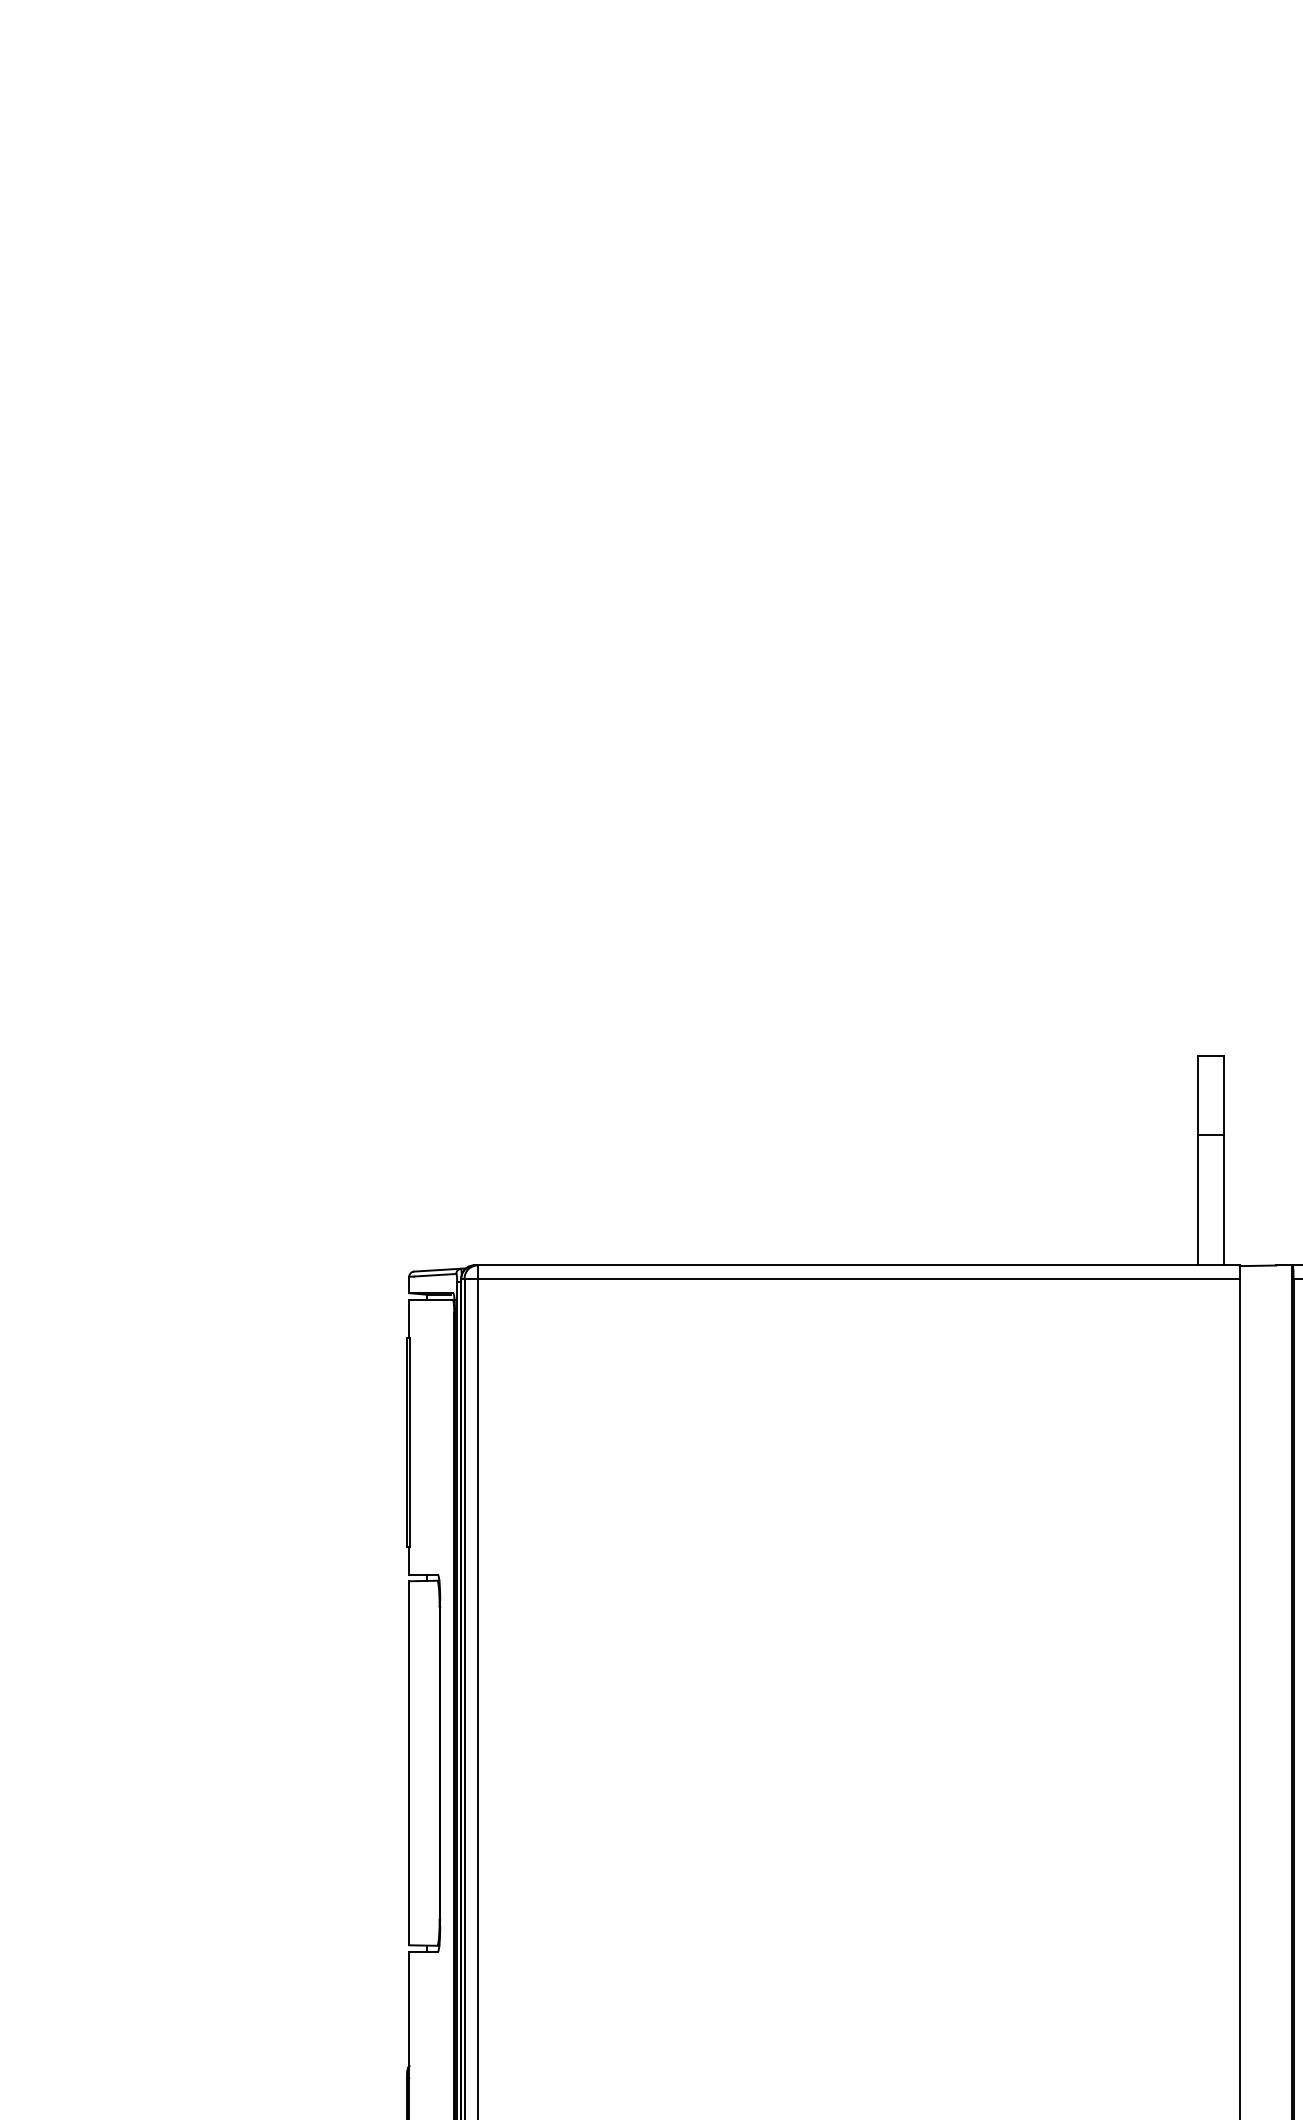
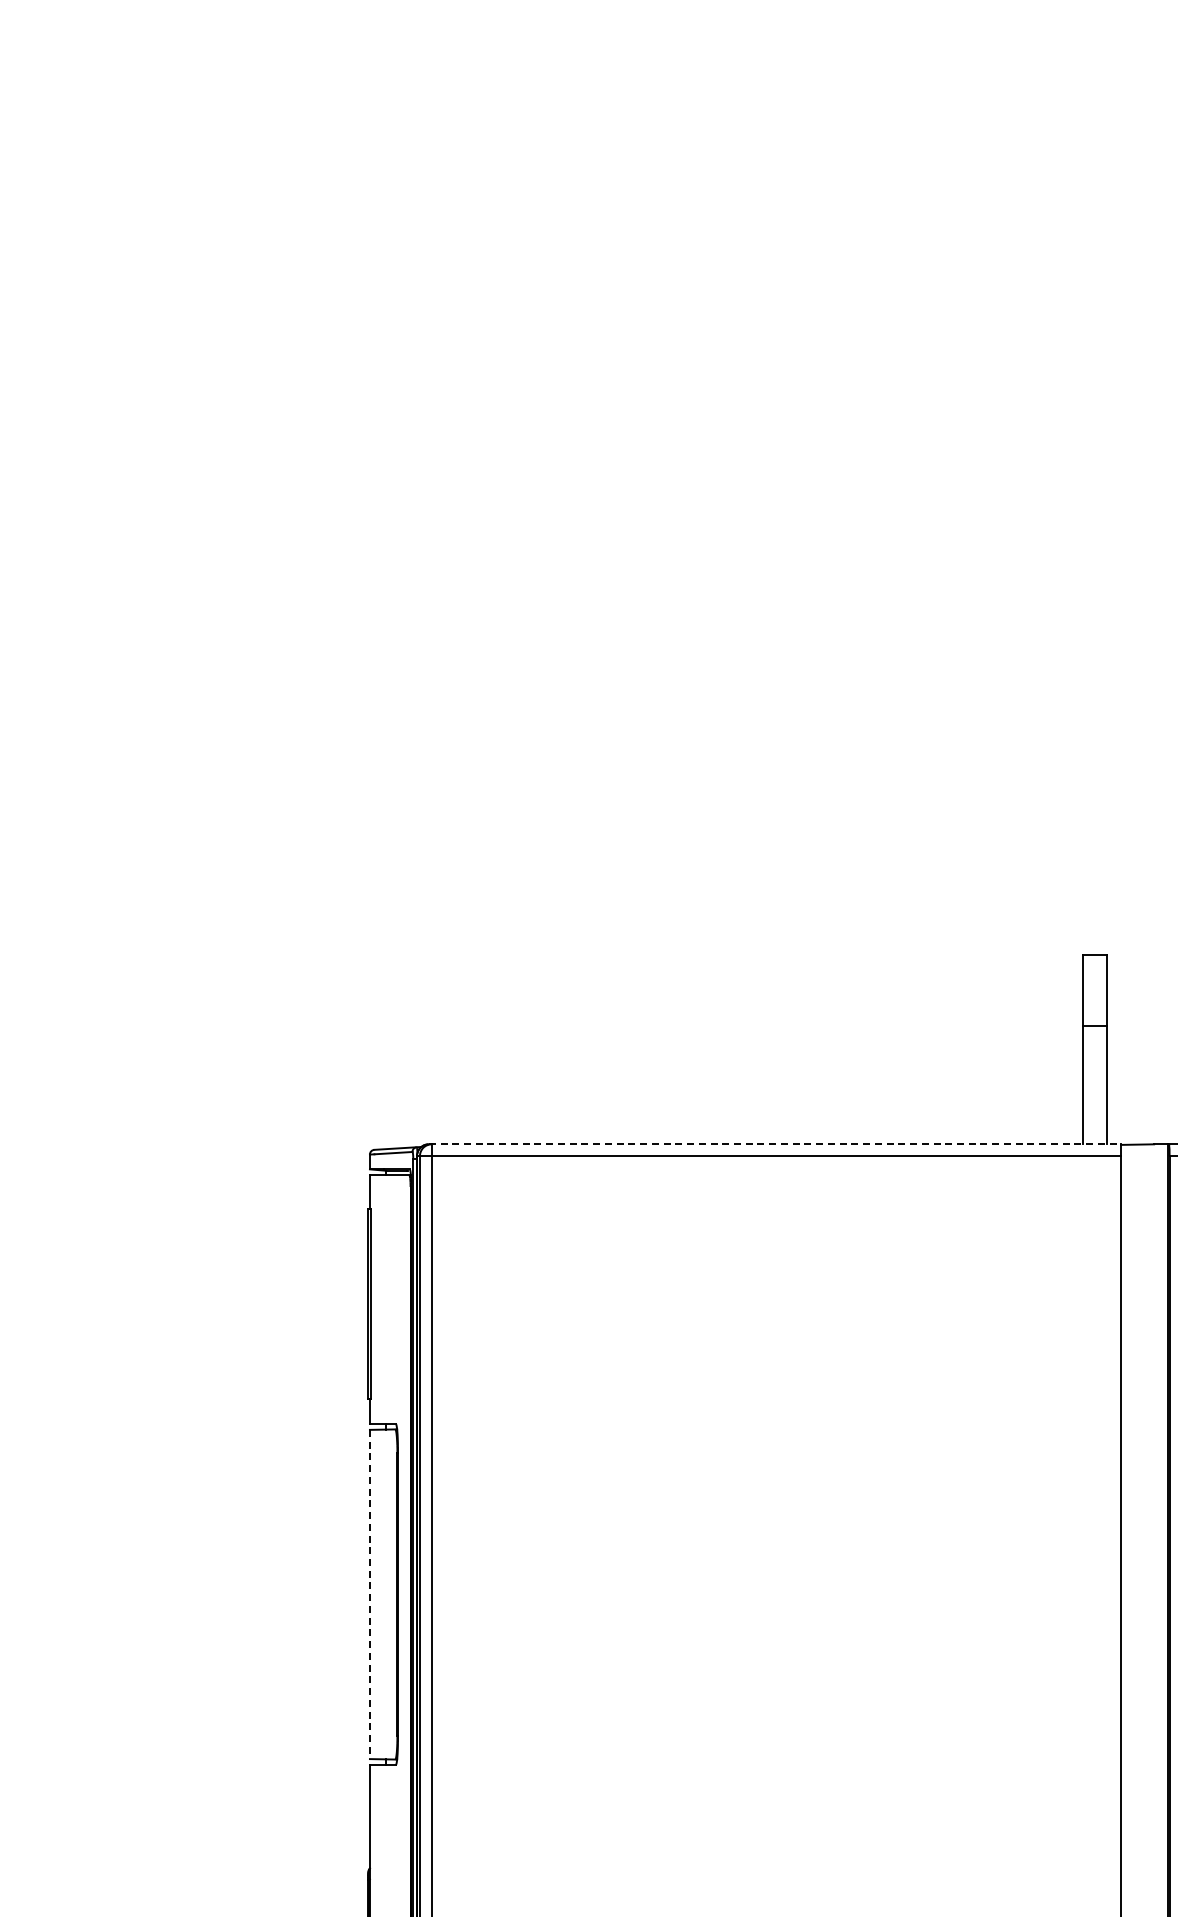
line: (857, 1265) -> (775, 1144), solid -> dashed
line: (408, 1763) -> (369, 1594), solid -> dashed

